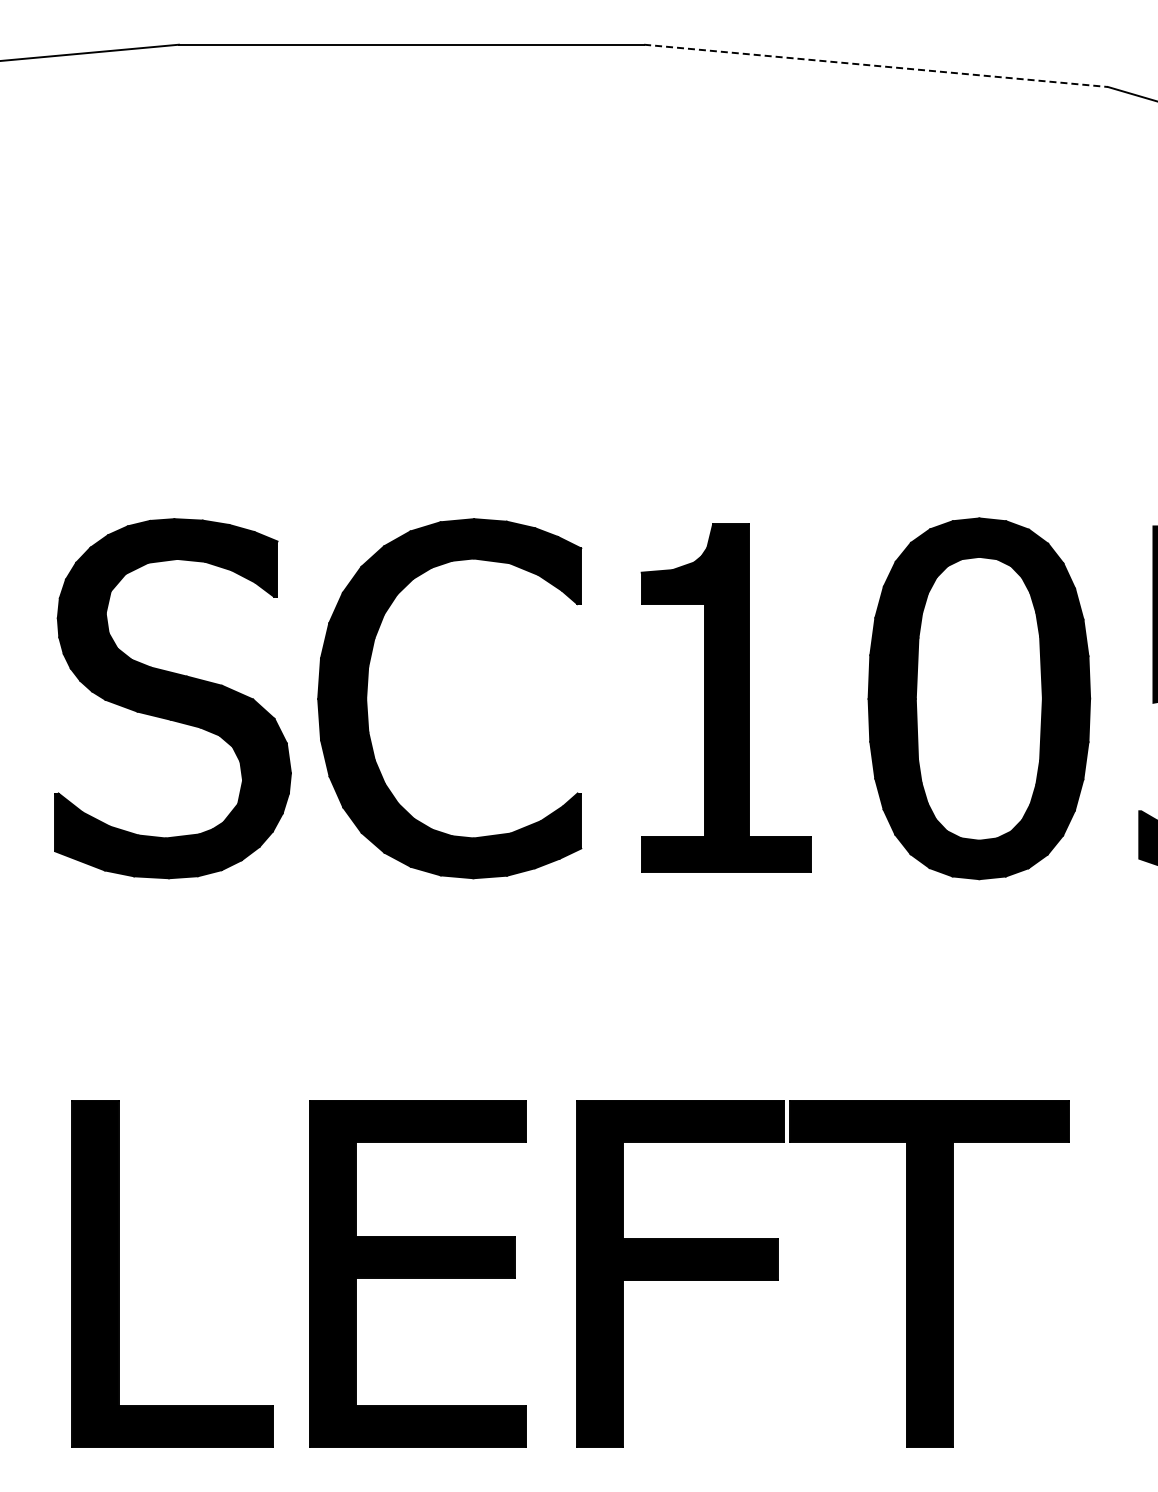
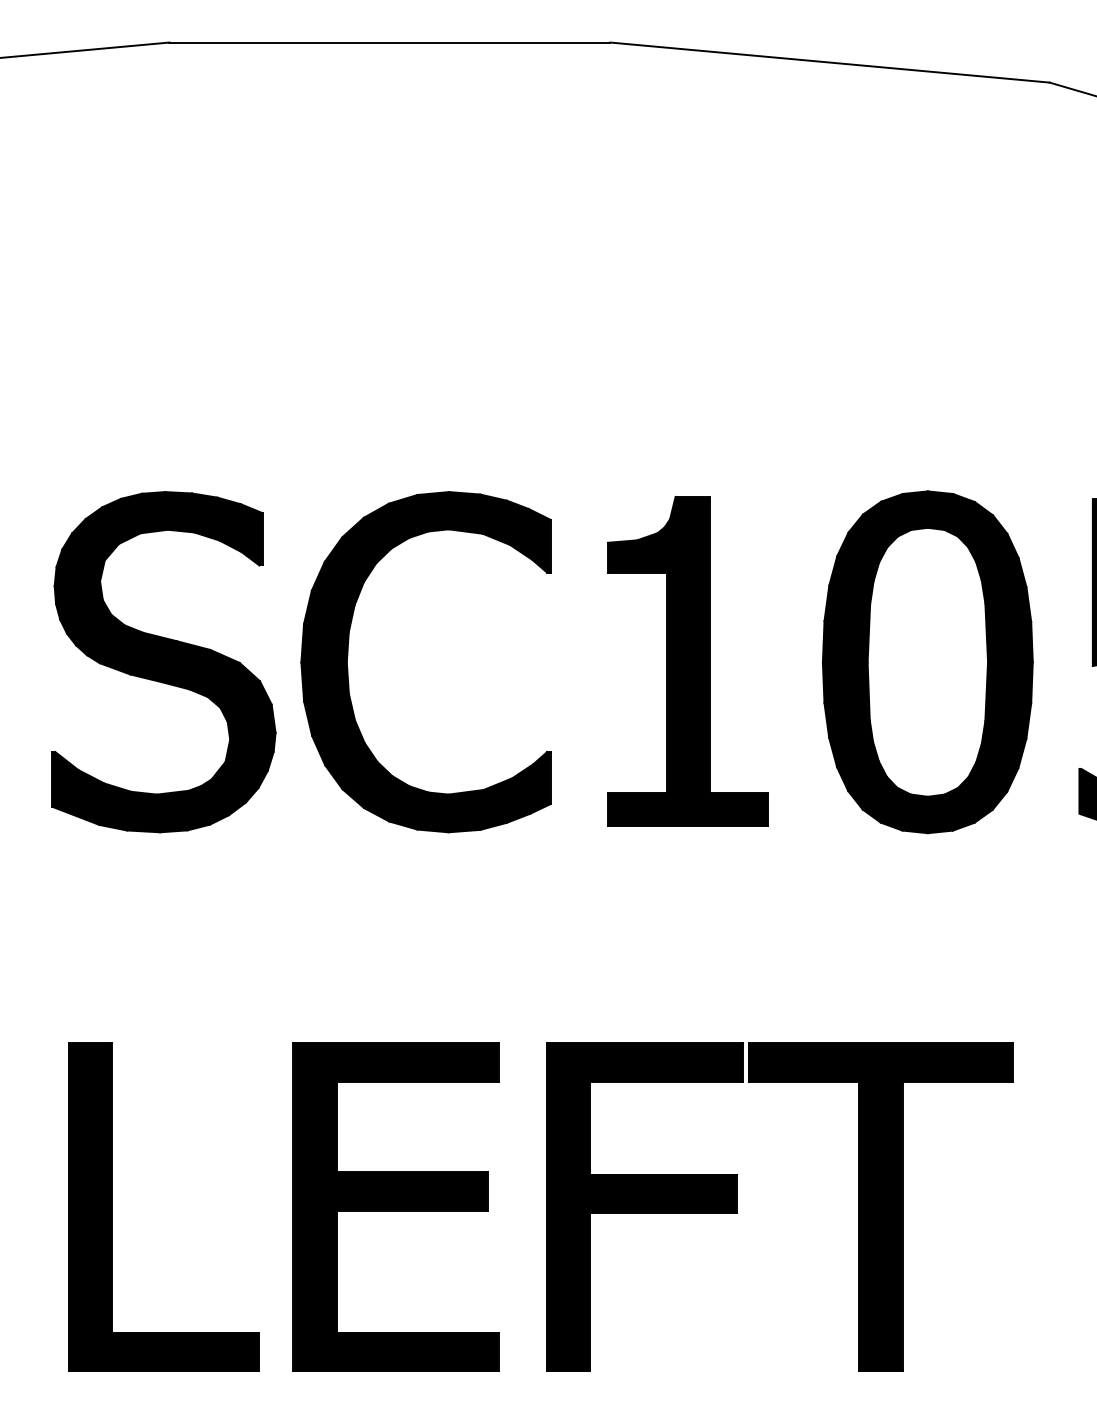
line: (876, 65) -> (830, 62), dashed -> solid

